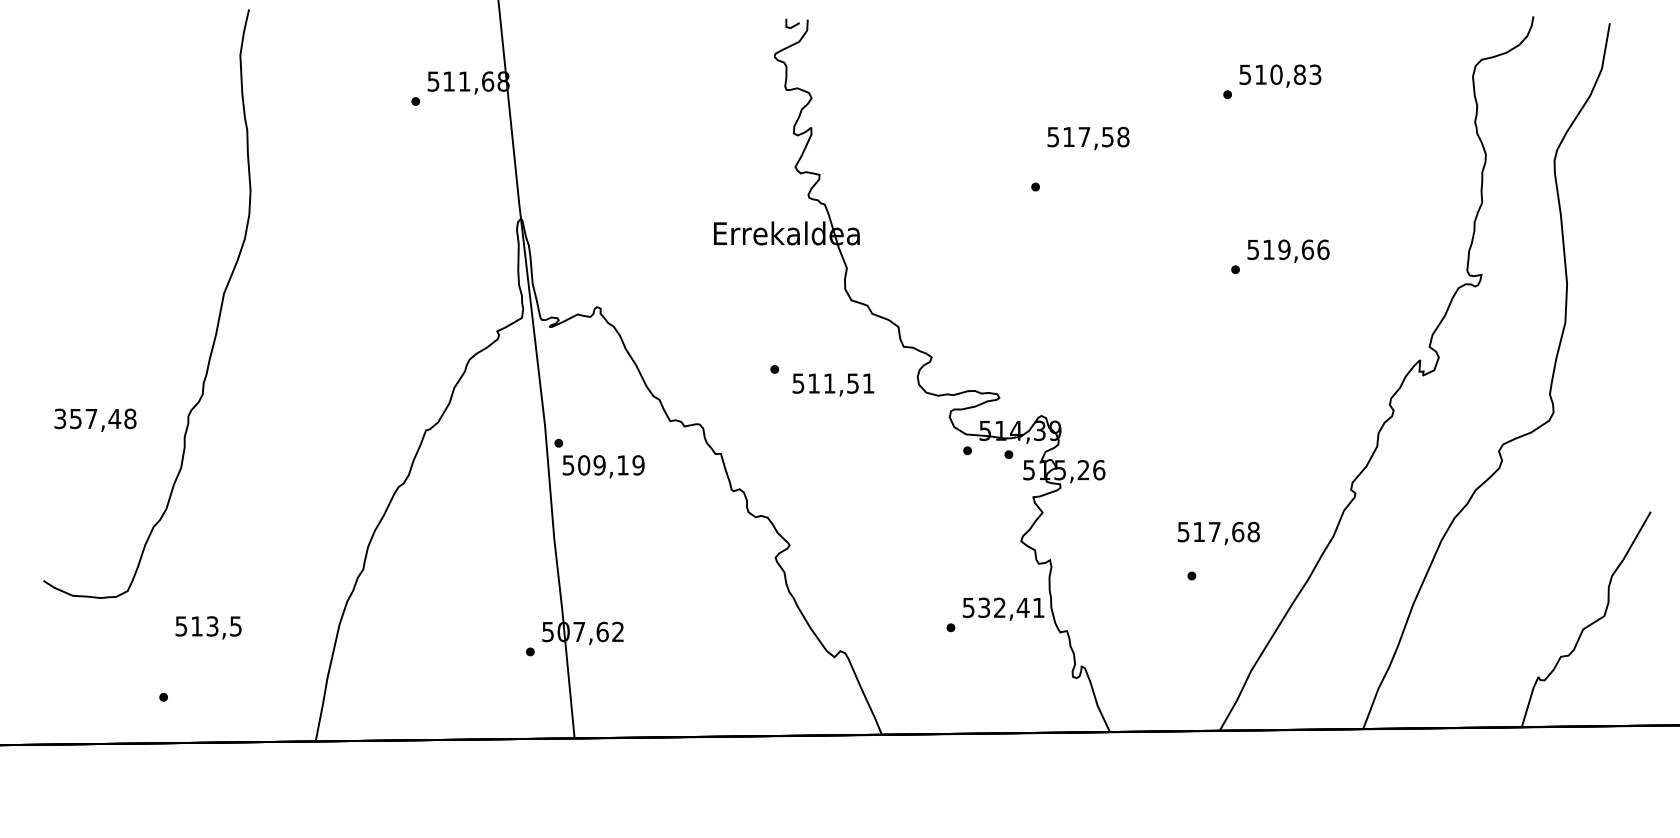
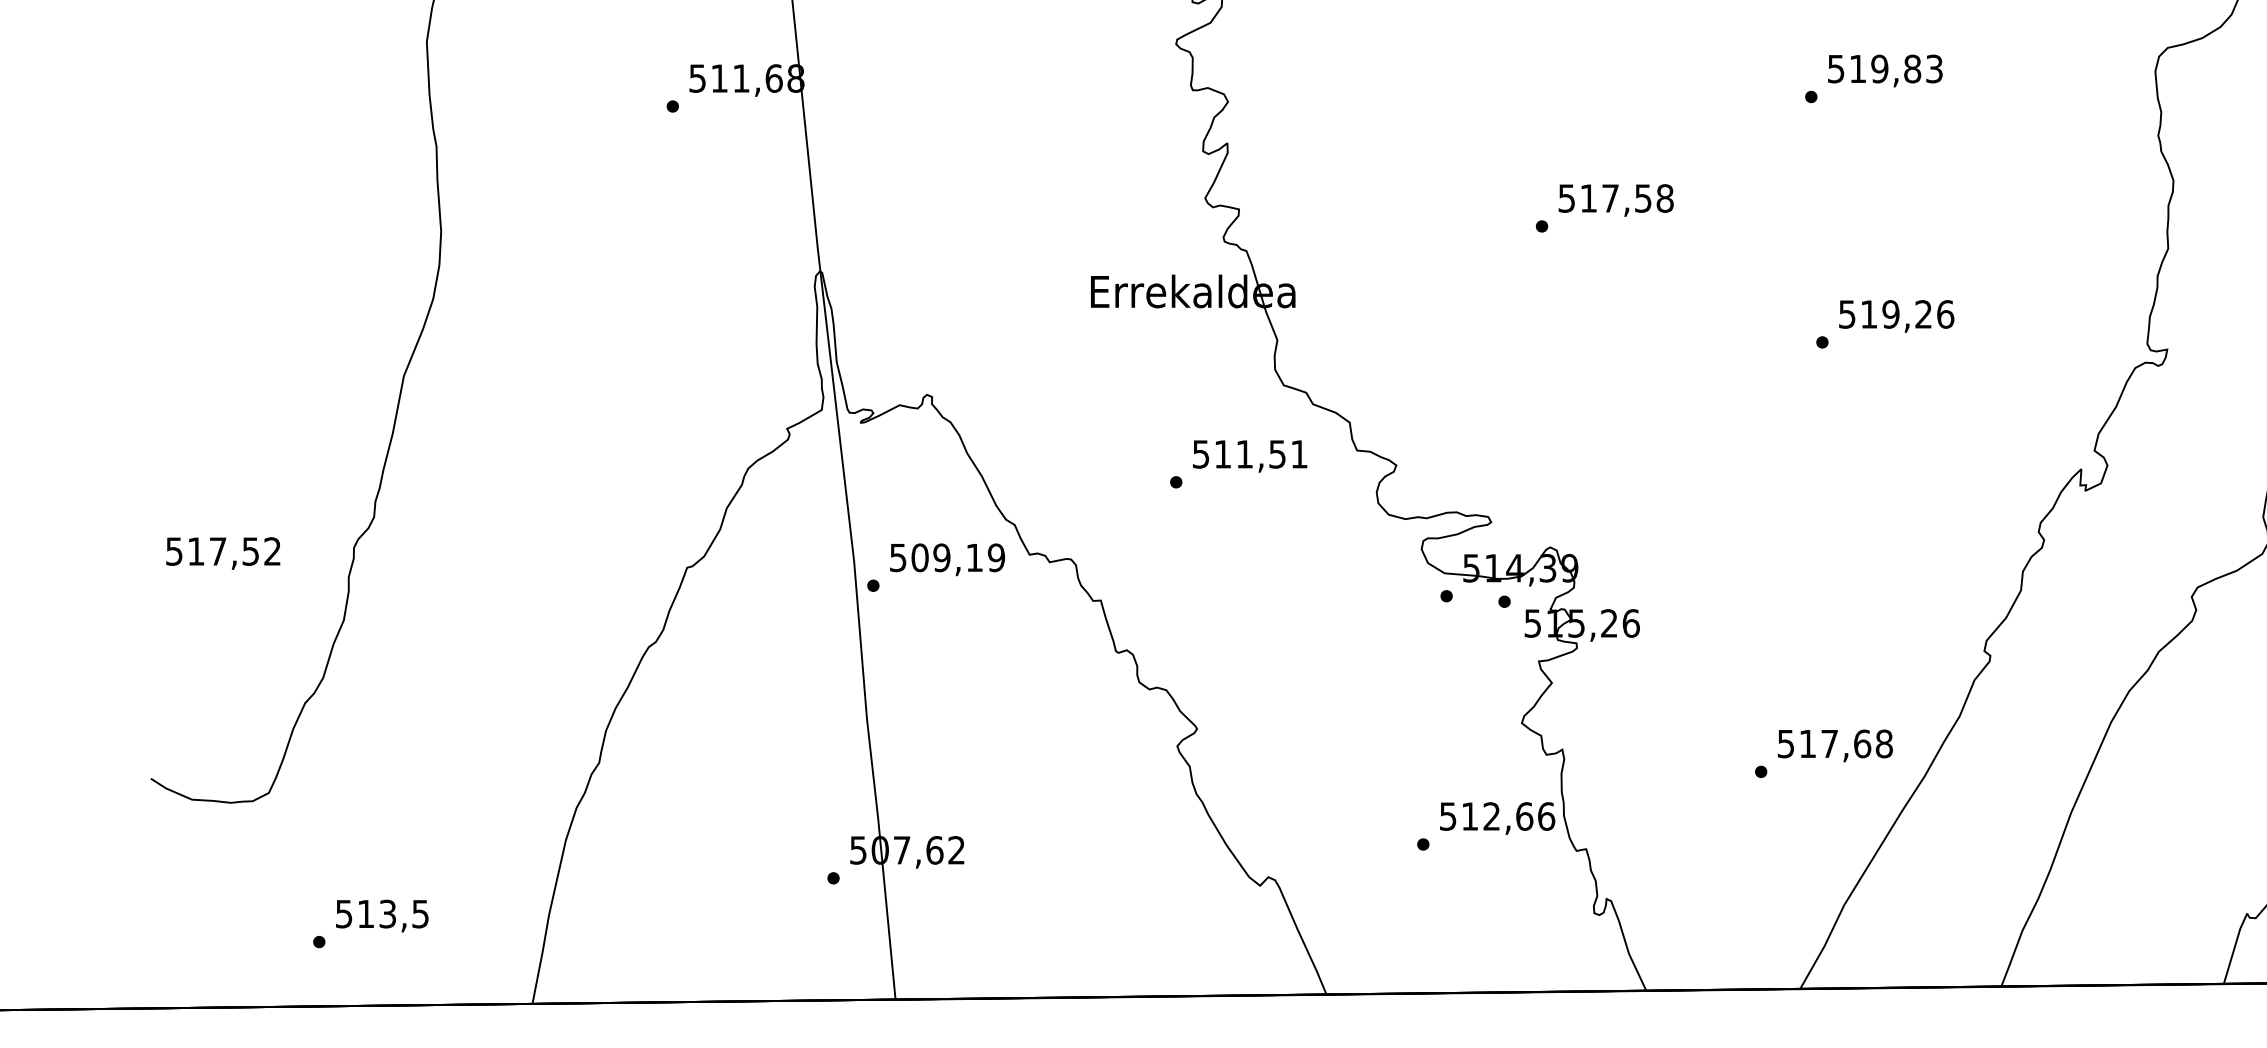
text: (1276, 74) -> (1879, 68), 510,83 -> 519,83
text: (1088, 138) -> (1616, 200), moved
text: (1307, 249) -> (1923, 314), 519,66 -> 519,26
text: (833, 384) -> (1250, 455), moved
text: (95, 418) -> (223, 551), 357,48 -> 517,52
text: (603, 466) -> (947, 559), moved
text: (1218, 533) -> (1834, 745), moved
text: (1011, 607) -> (1508, 816), 532,41 -> 512,66
text: (208, 627) -> (382, 915), moved

